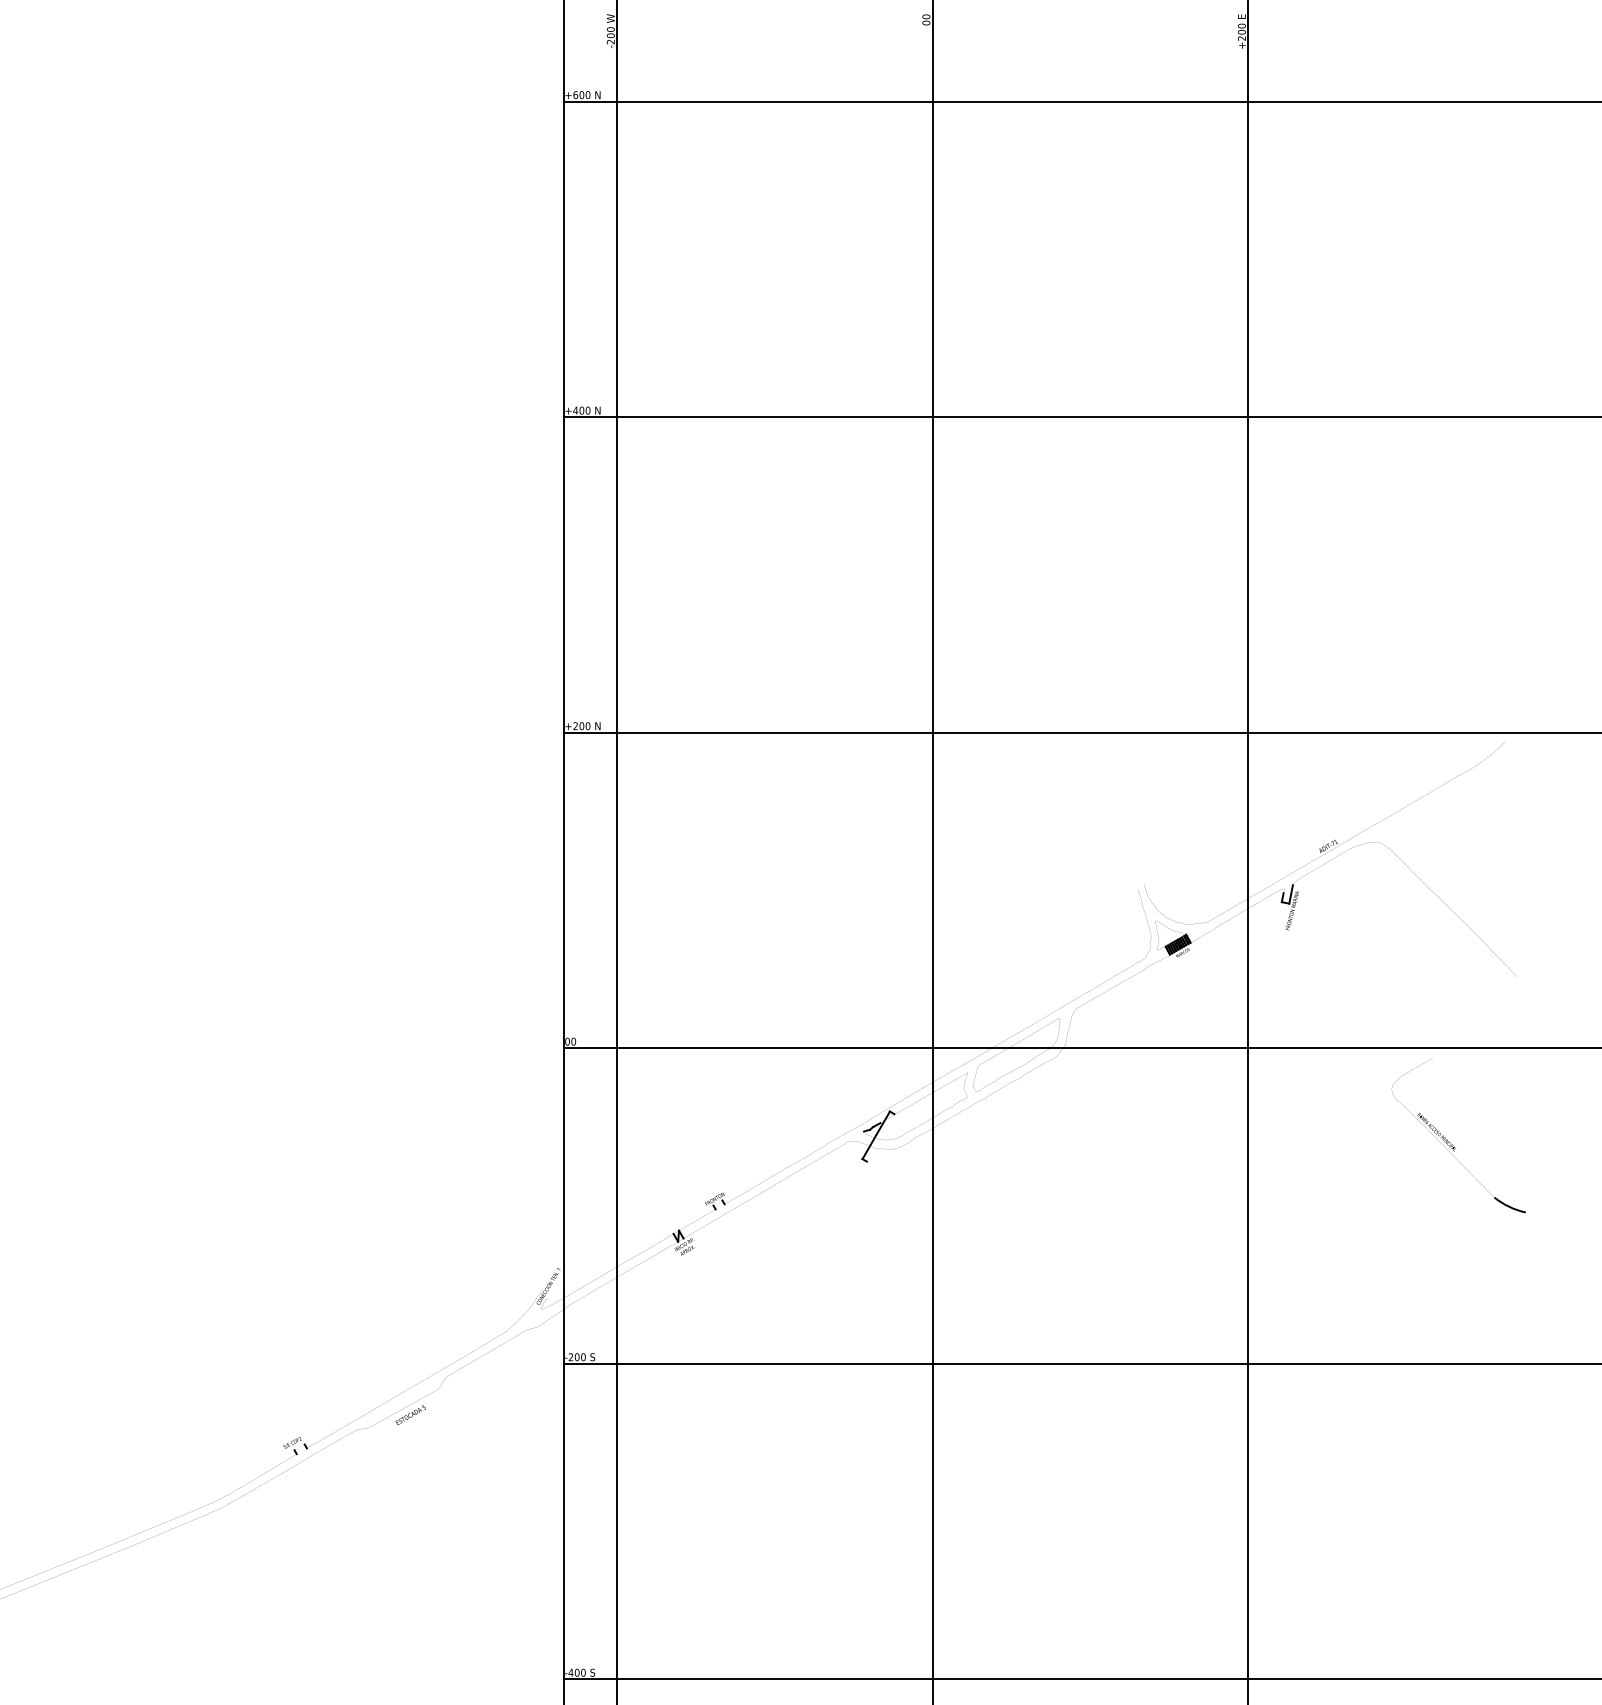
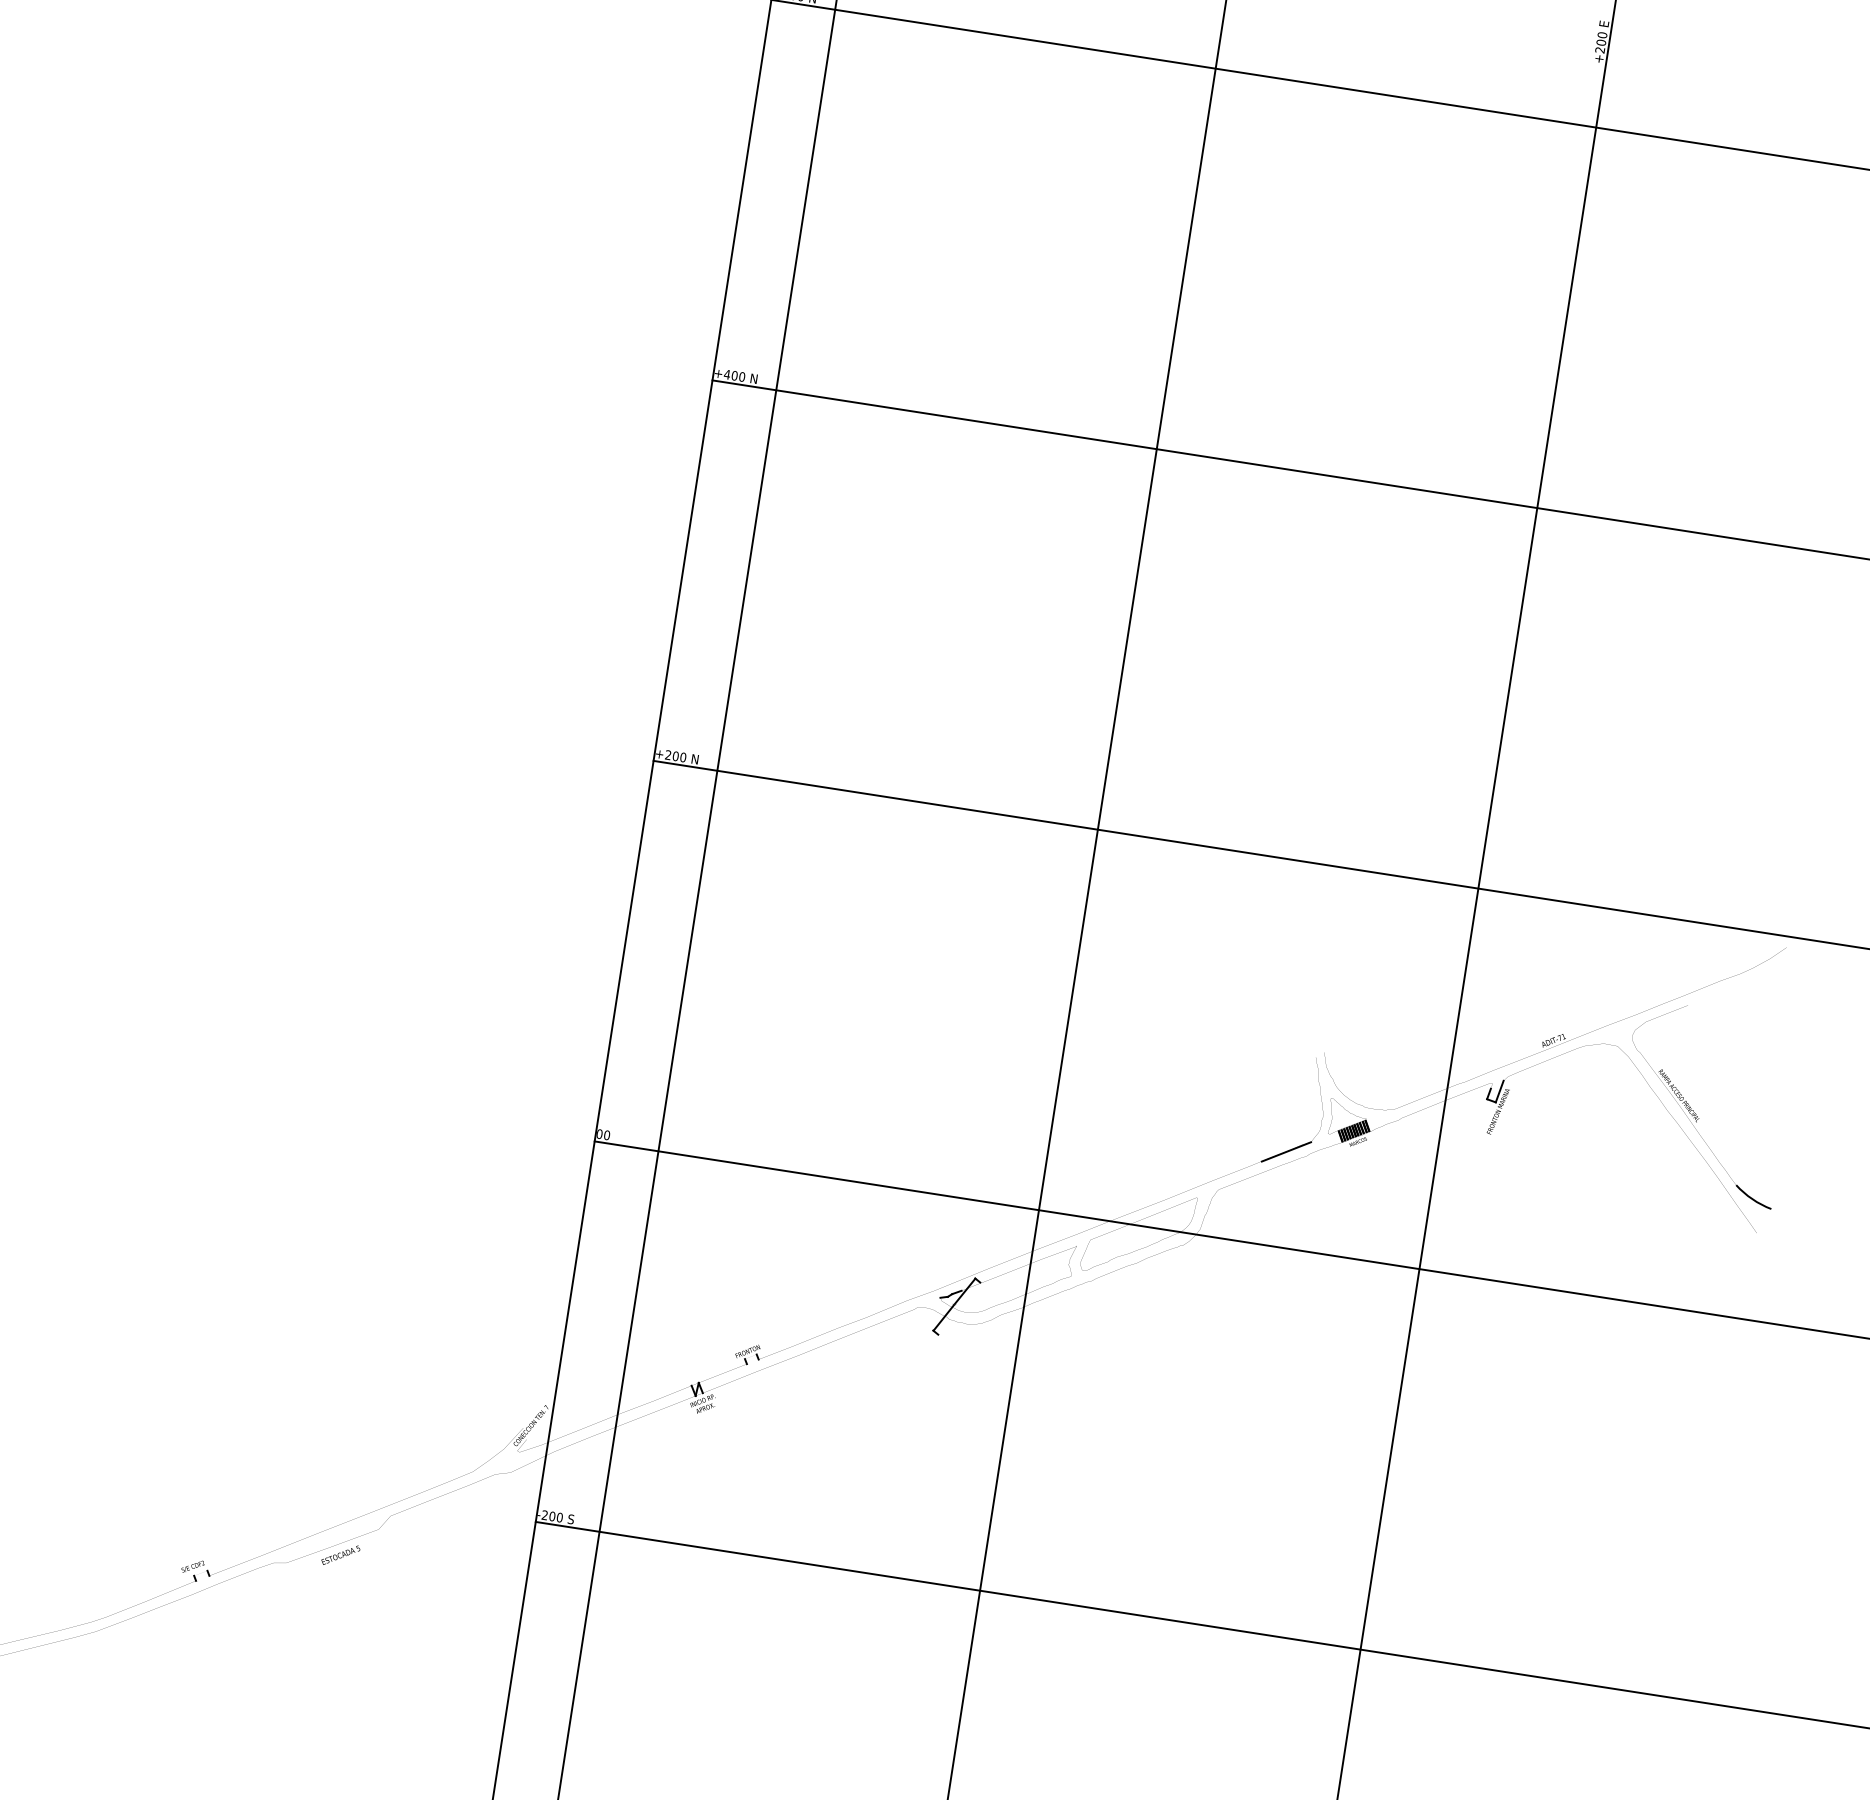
line: (1125, 969) -> (1285, 1151), added
part: (1450, 1142) -> (1693, 1110), moved

